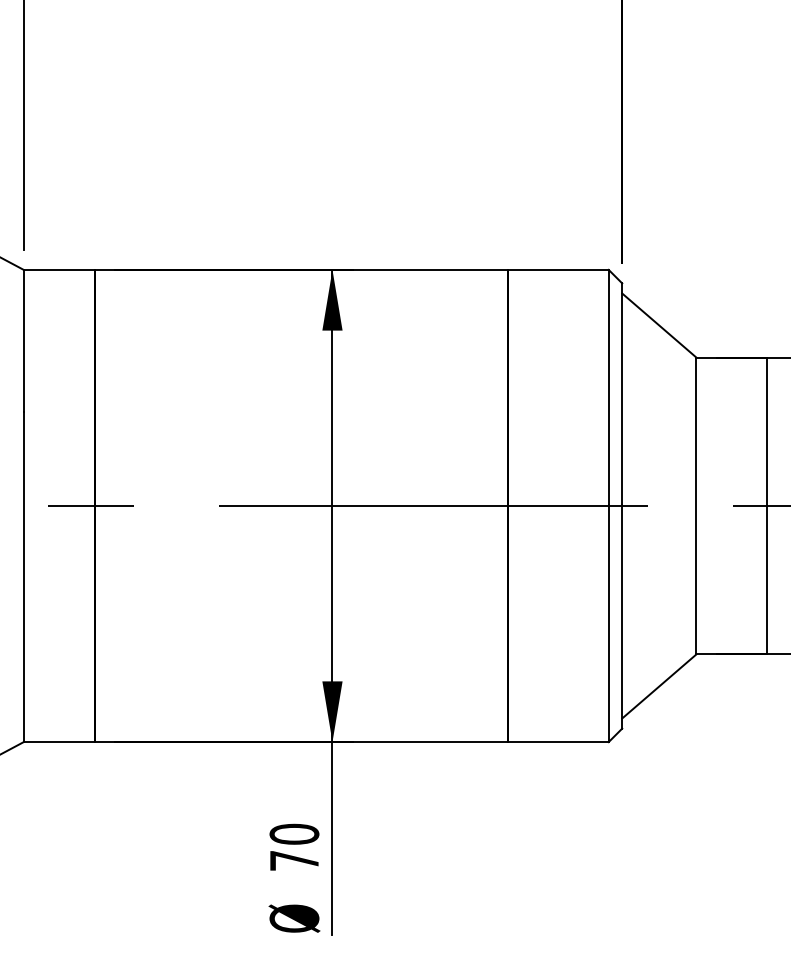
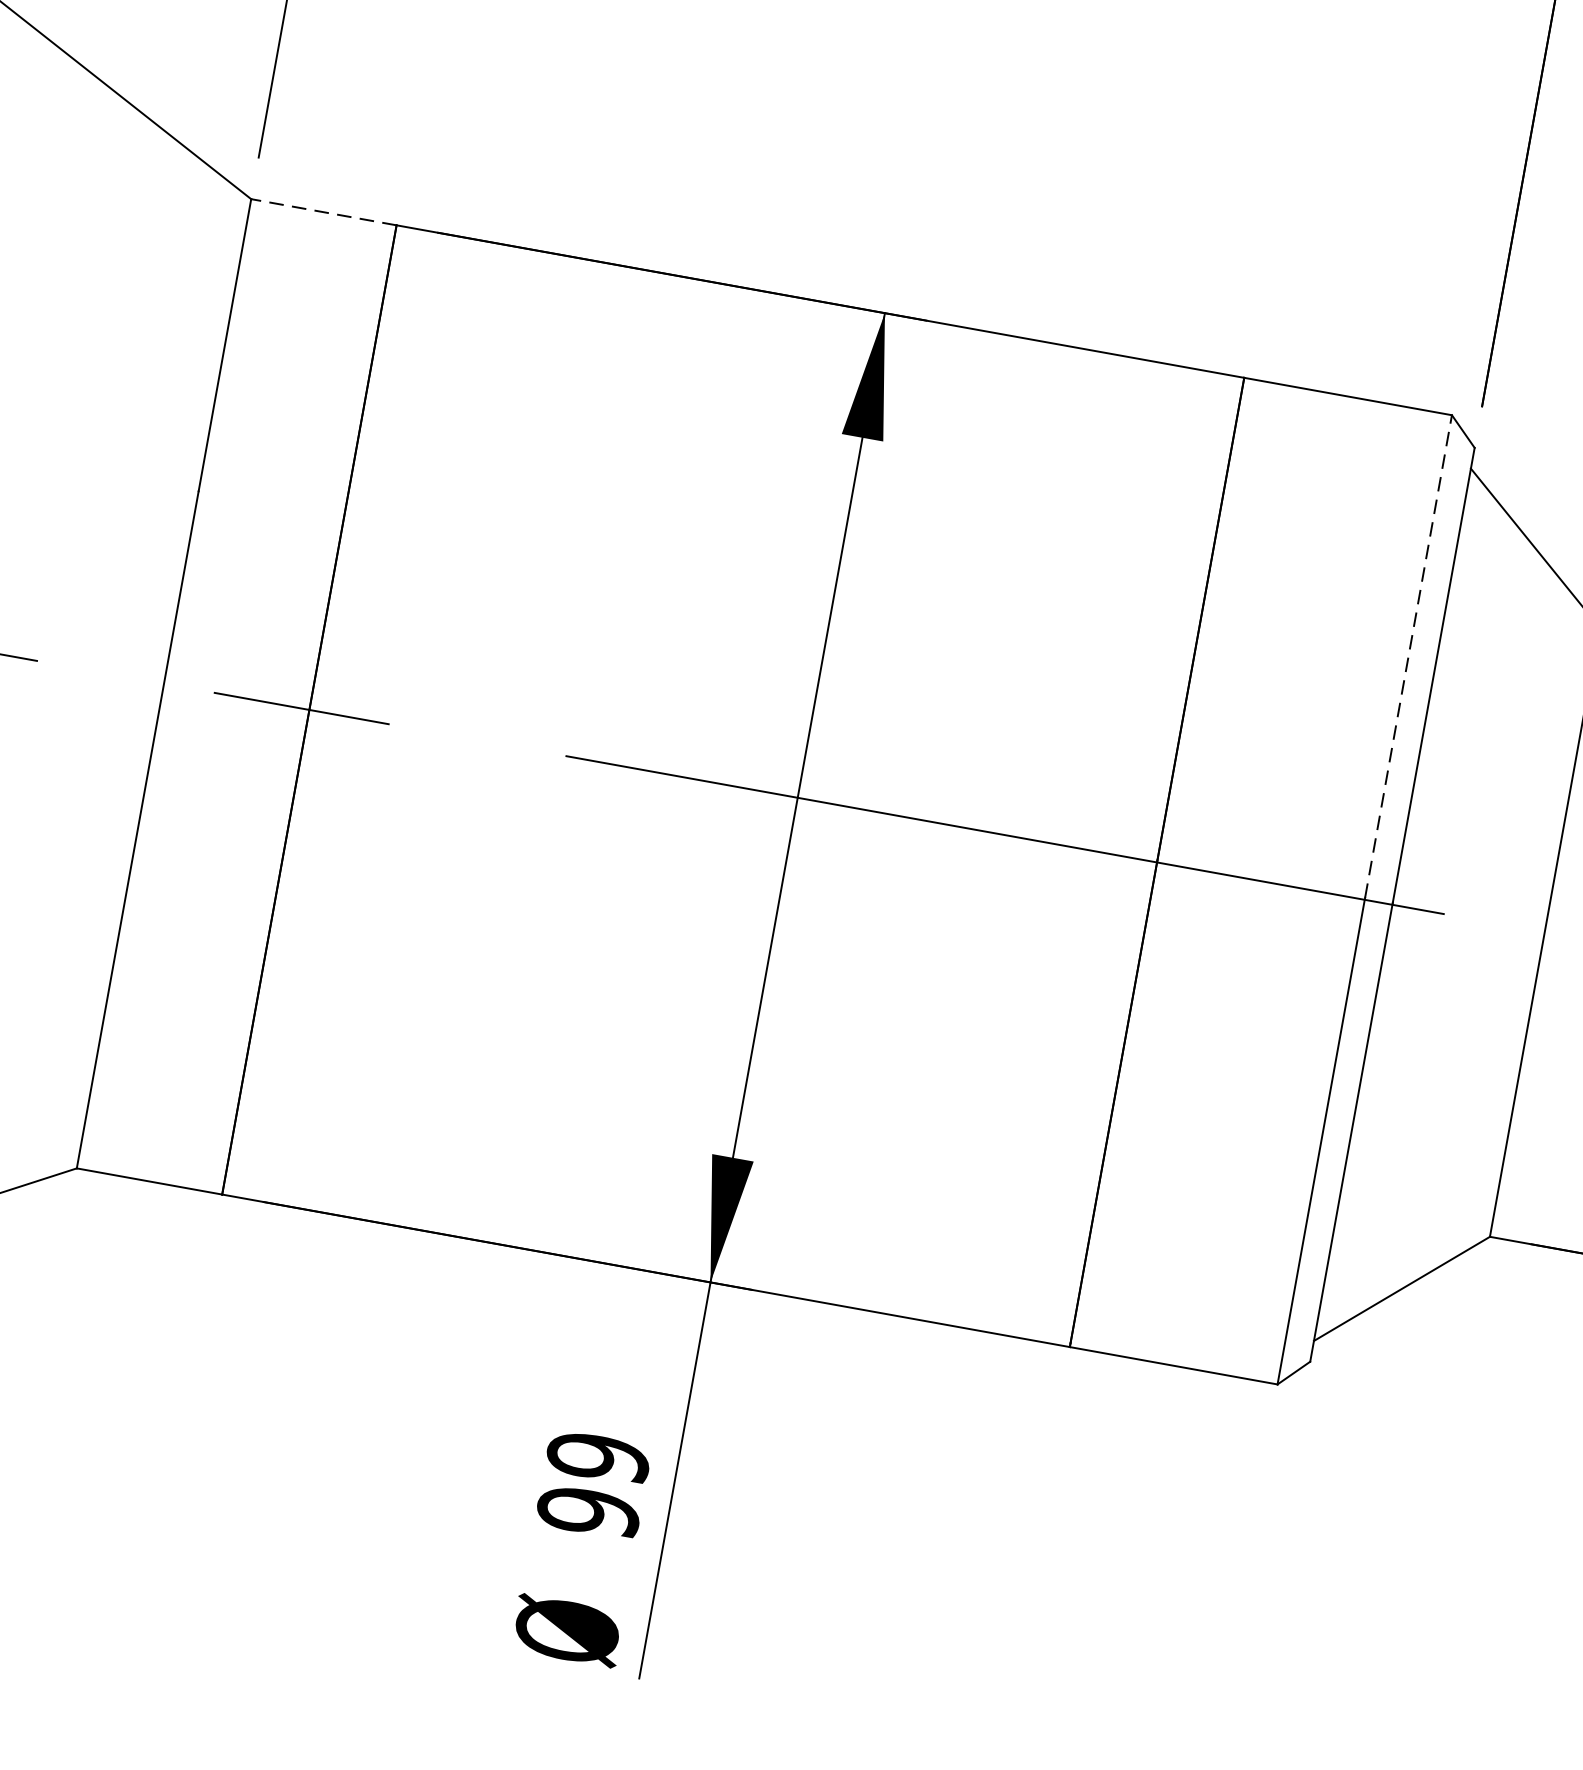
line: (58, 269) -> (322, 211), solid -> dashed
line: (608, 387) -> (1408, 656), solid -> dashed
text: (294, 847) -> (593, 1484), 70 -> 99

